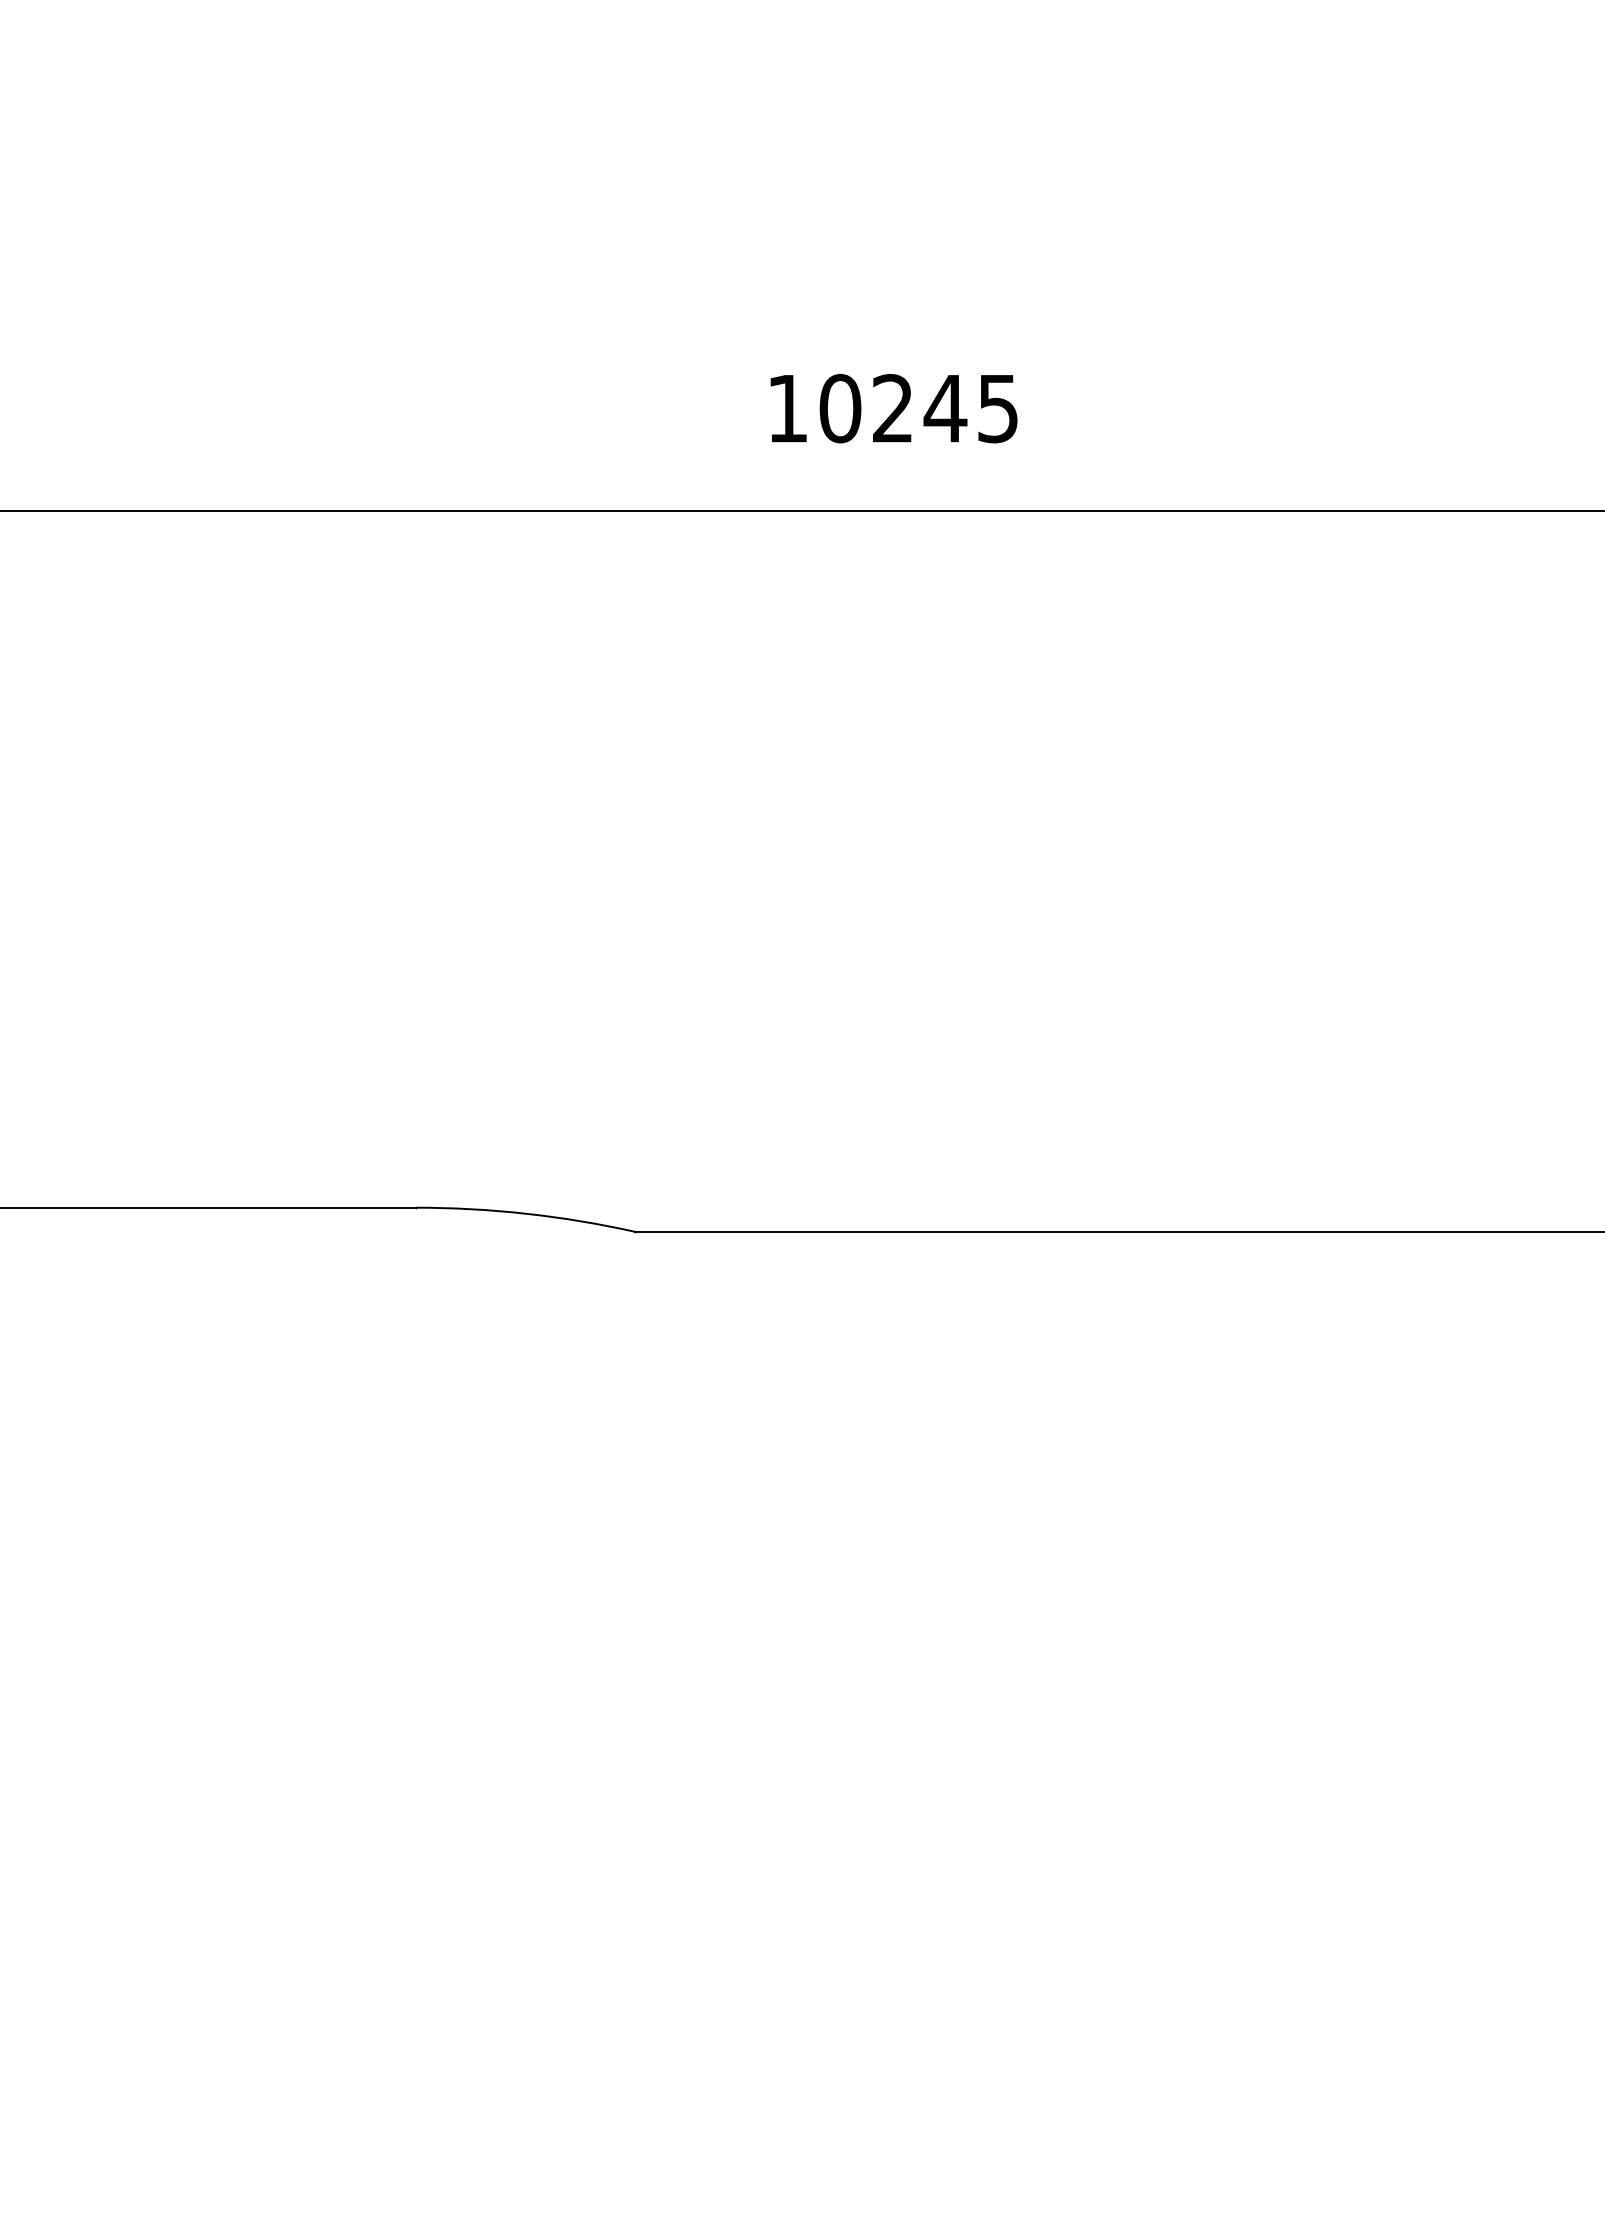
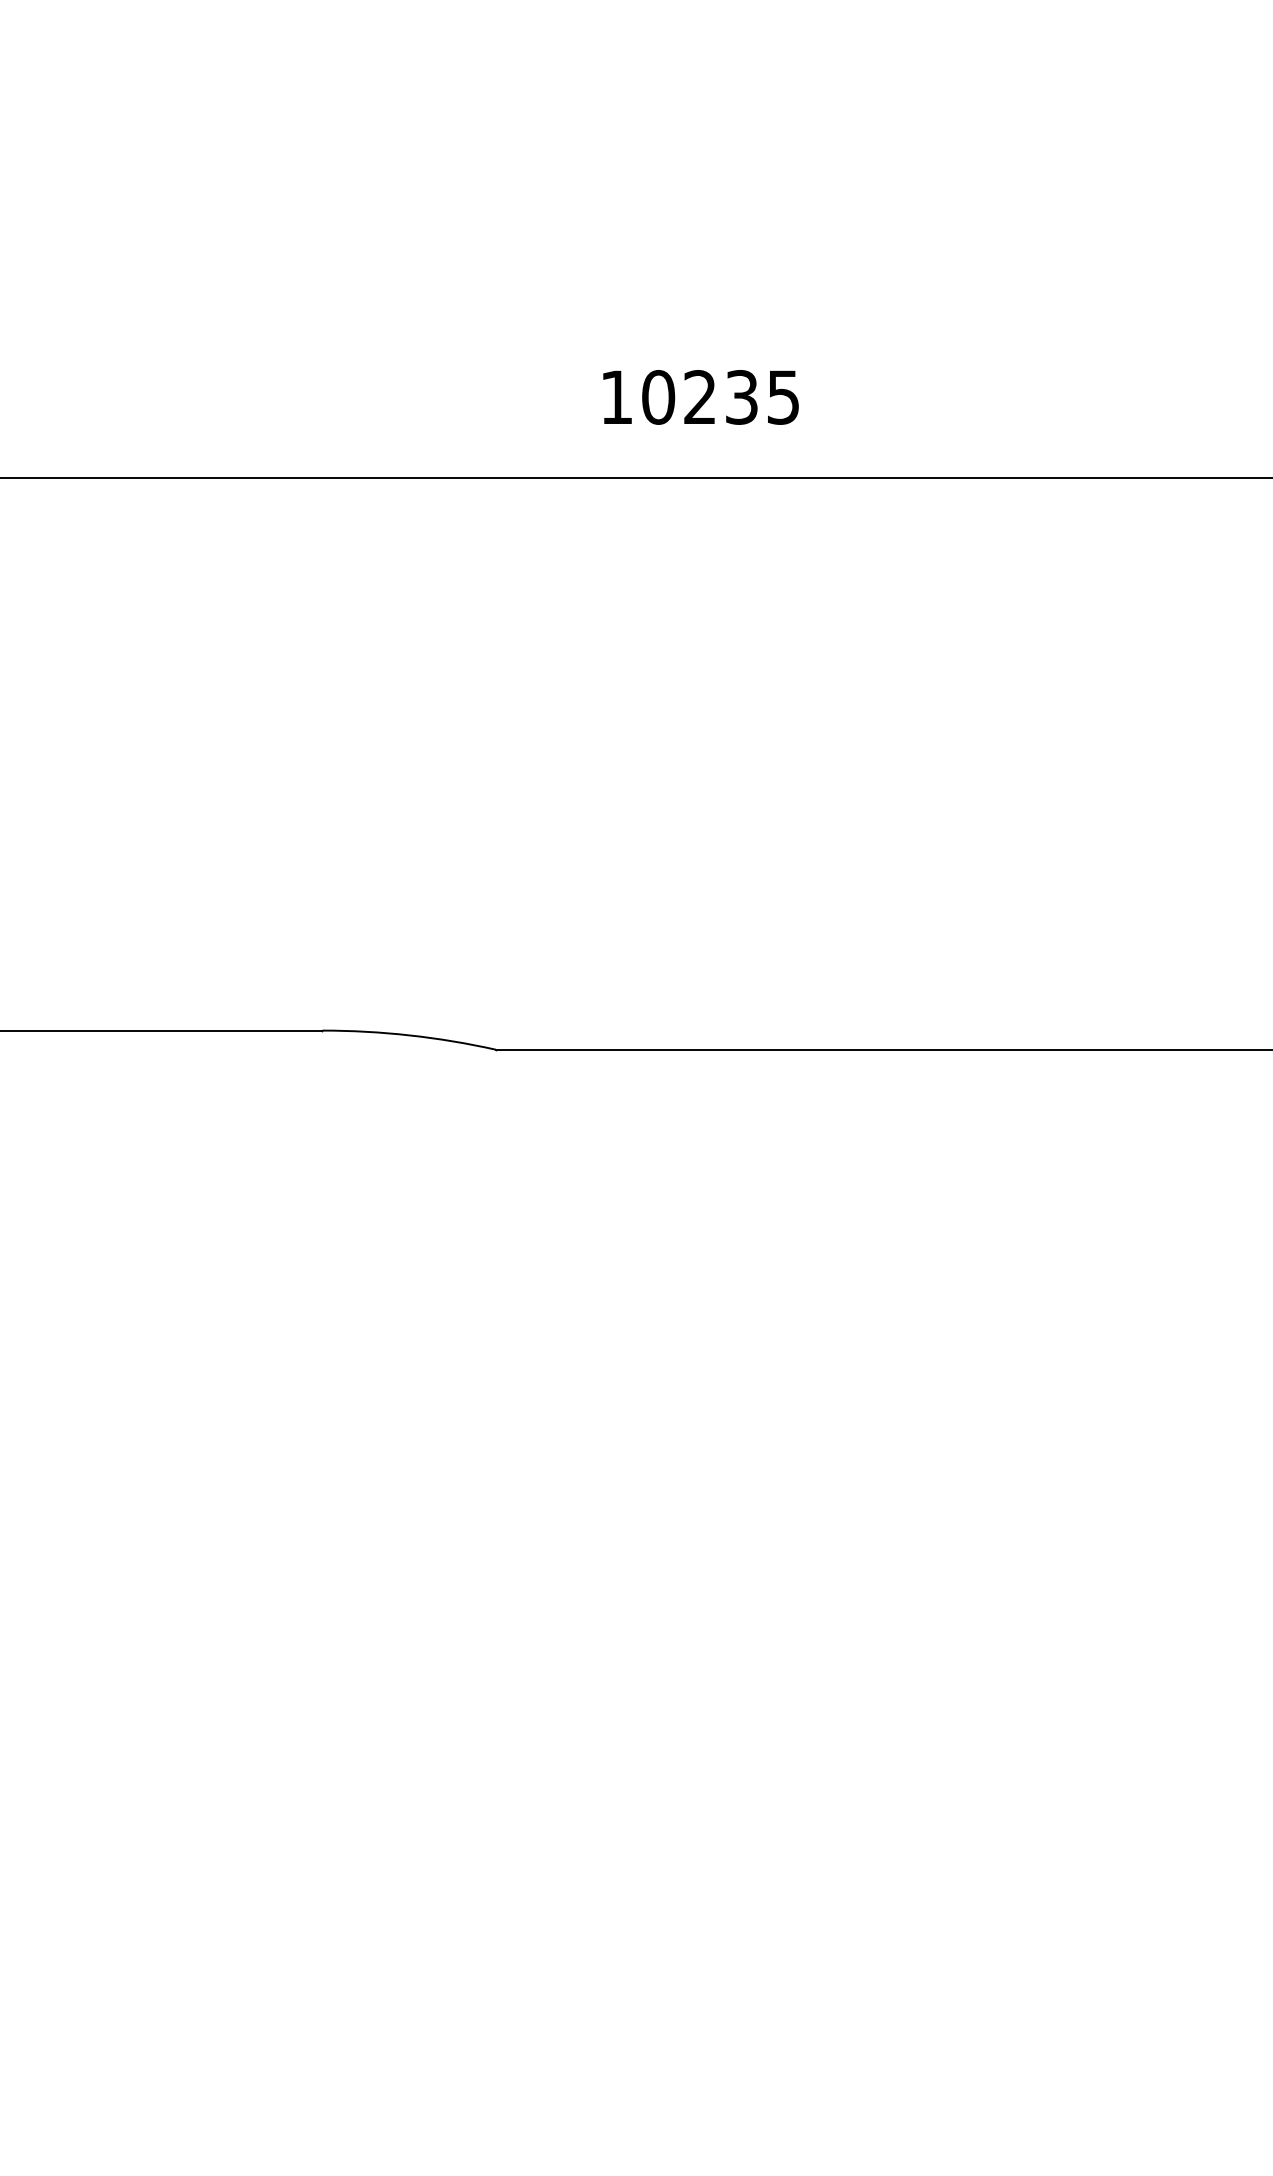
text: (945, 408) -> (741, 397), 10245 -> 10235

